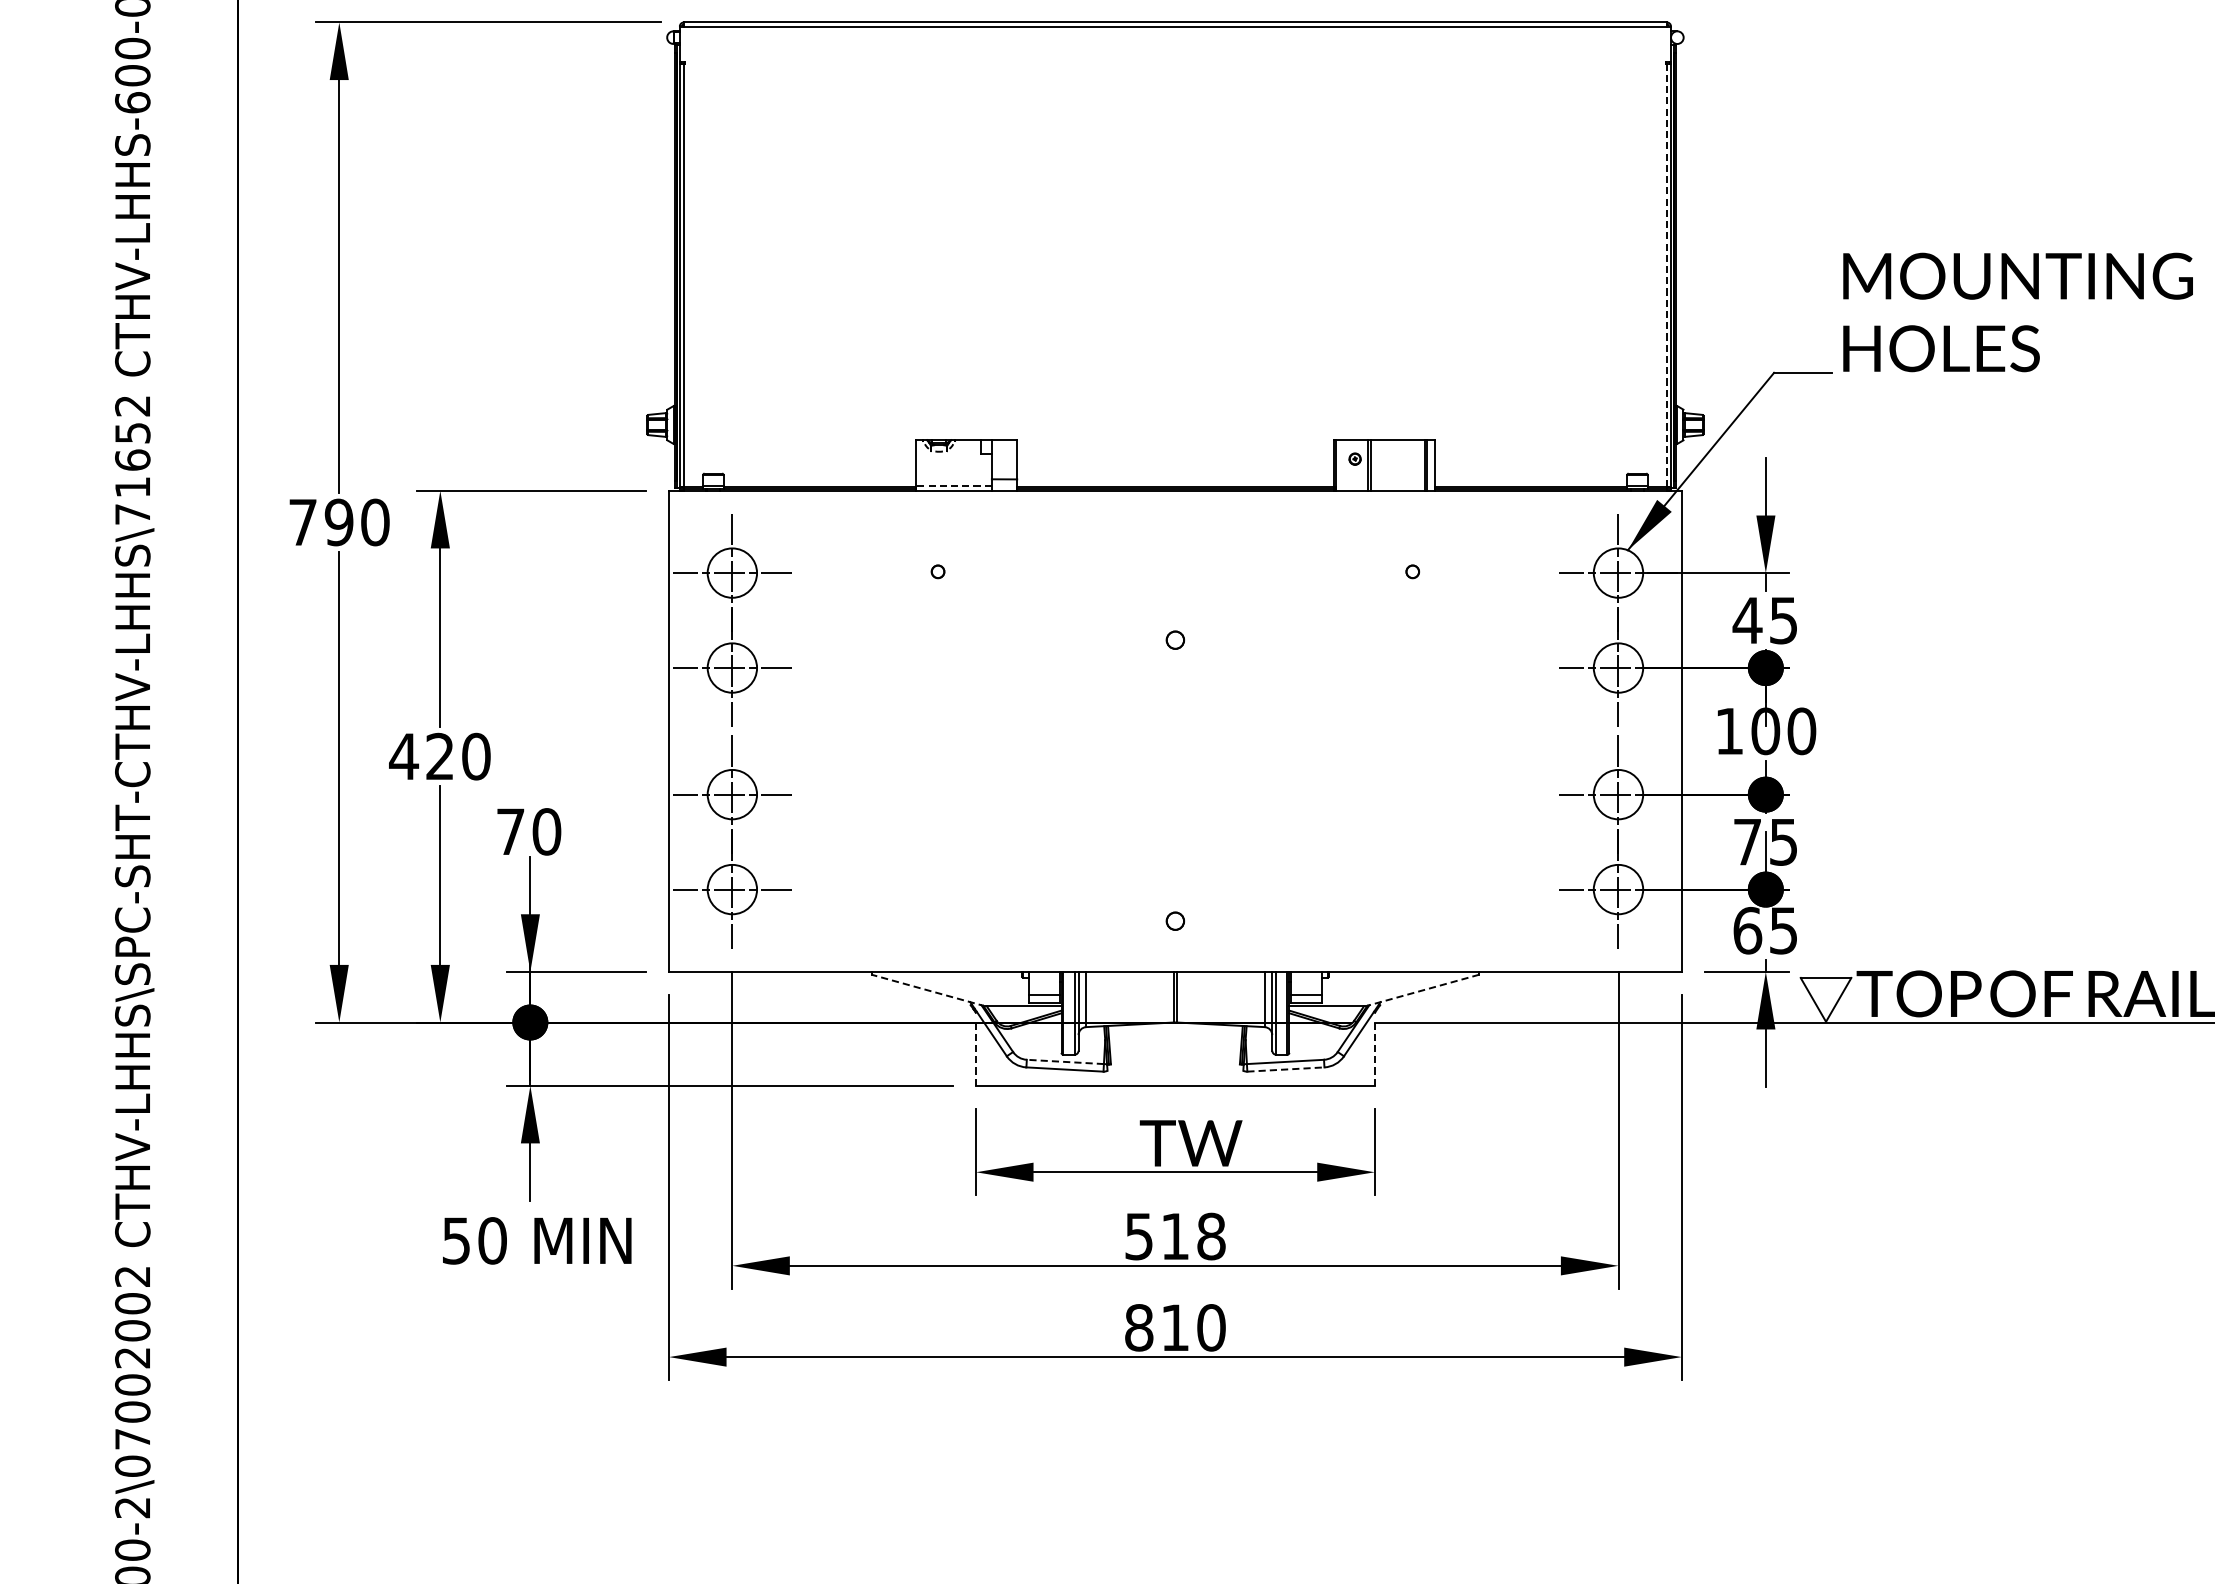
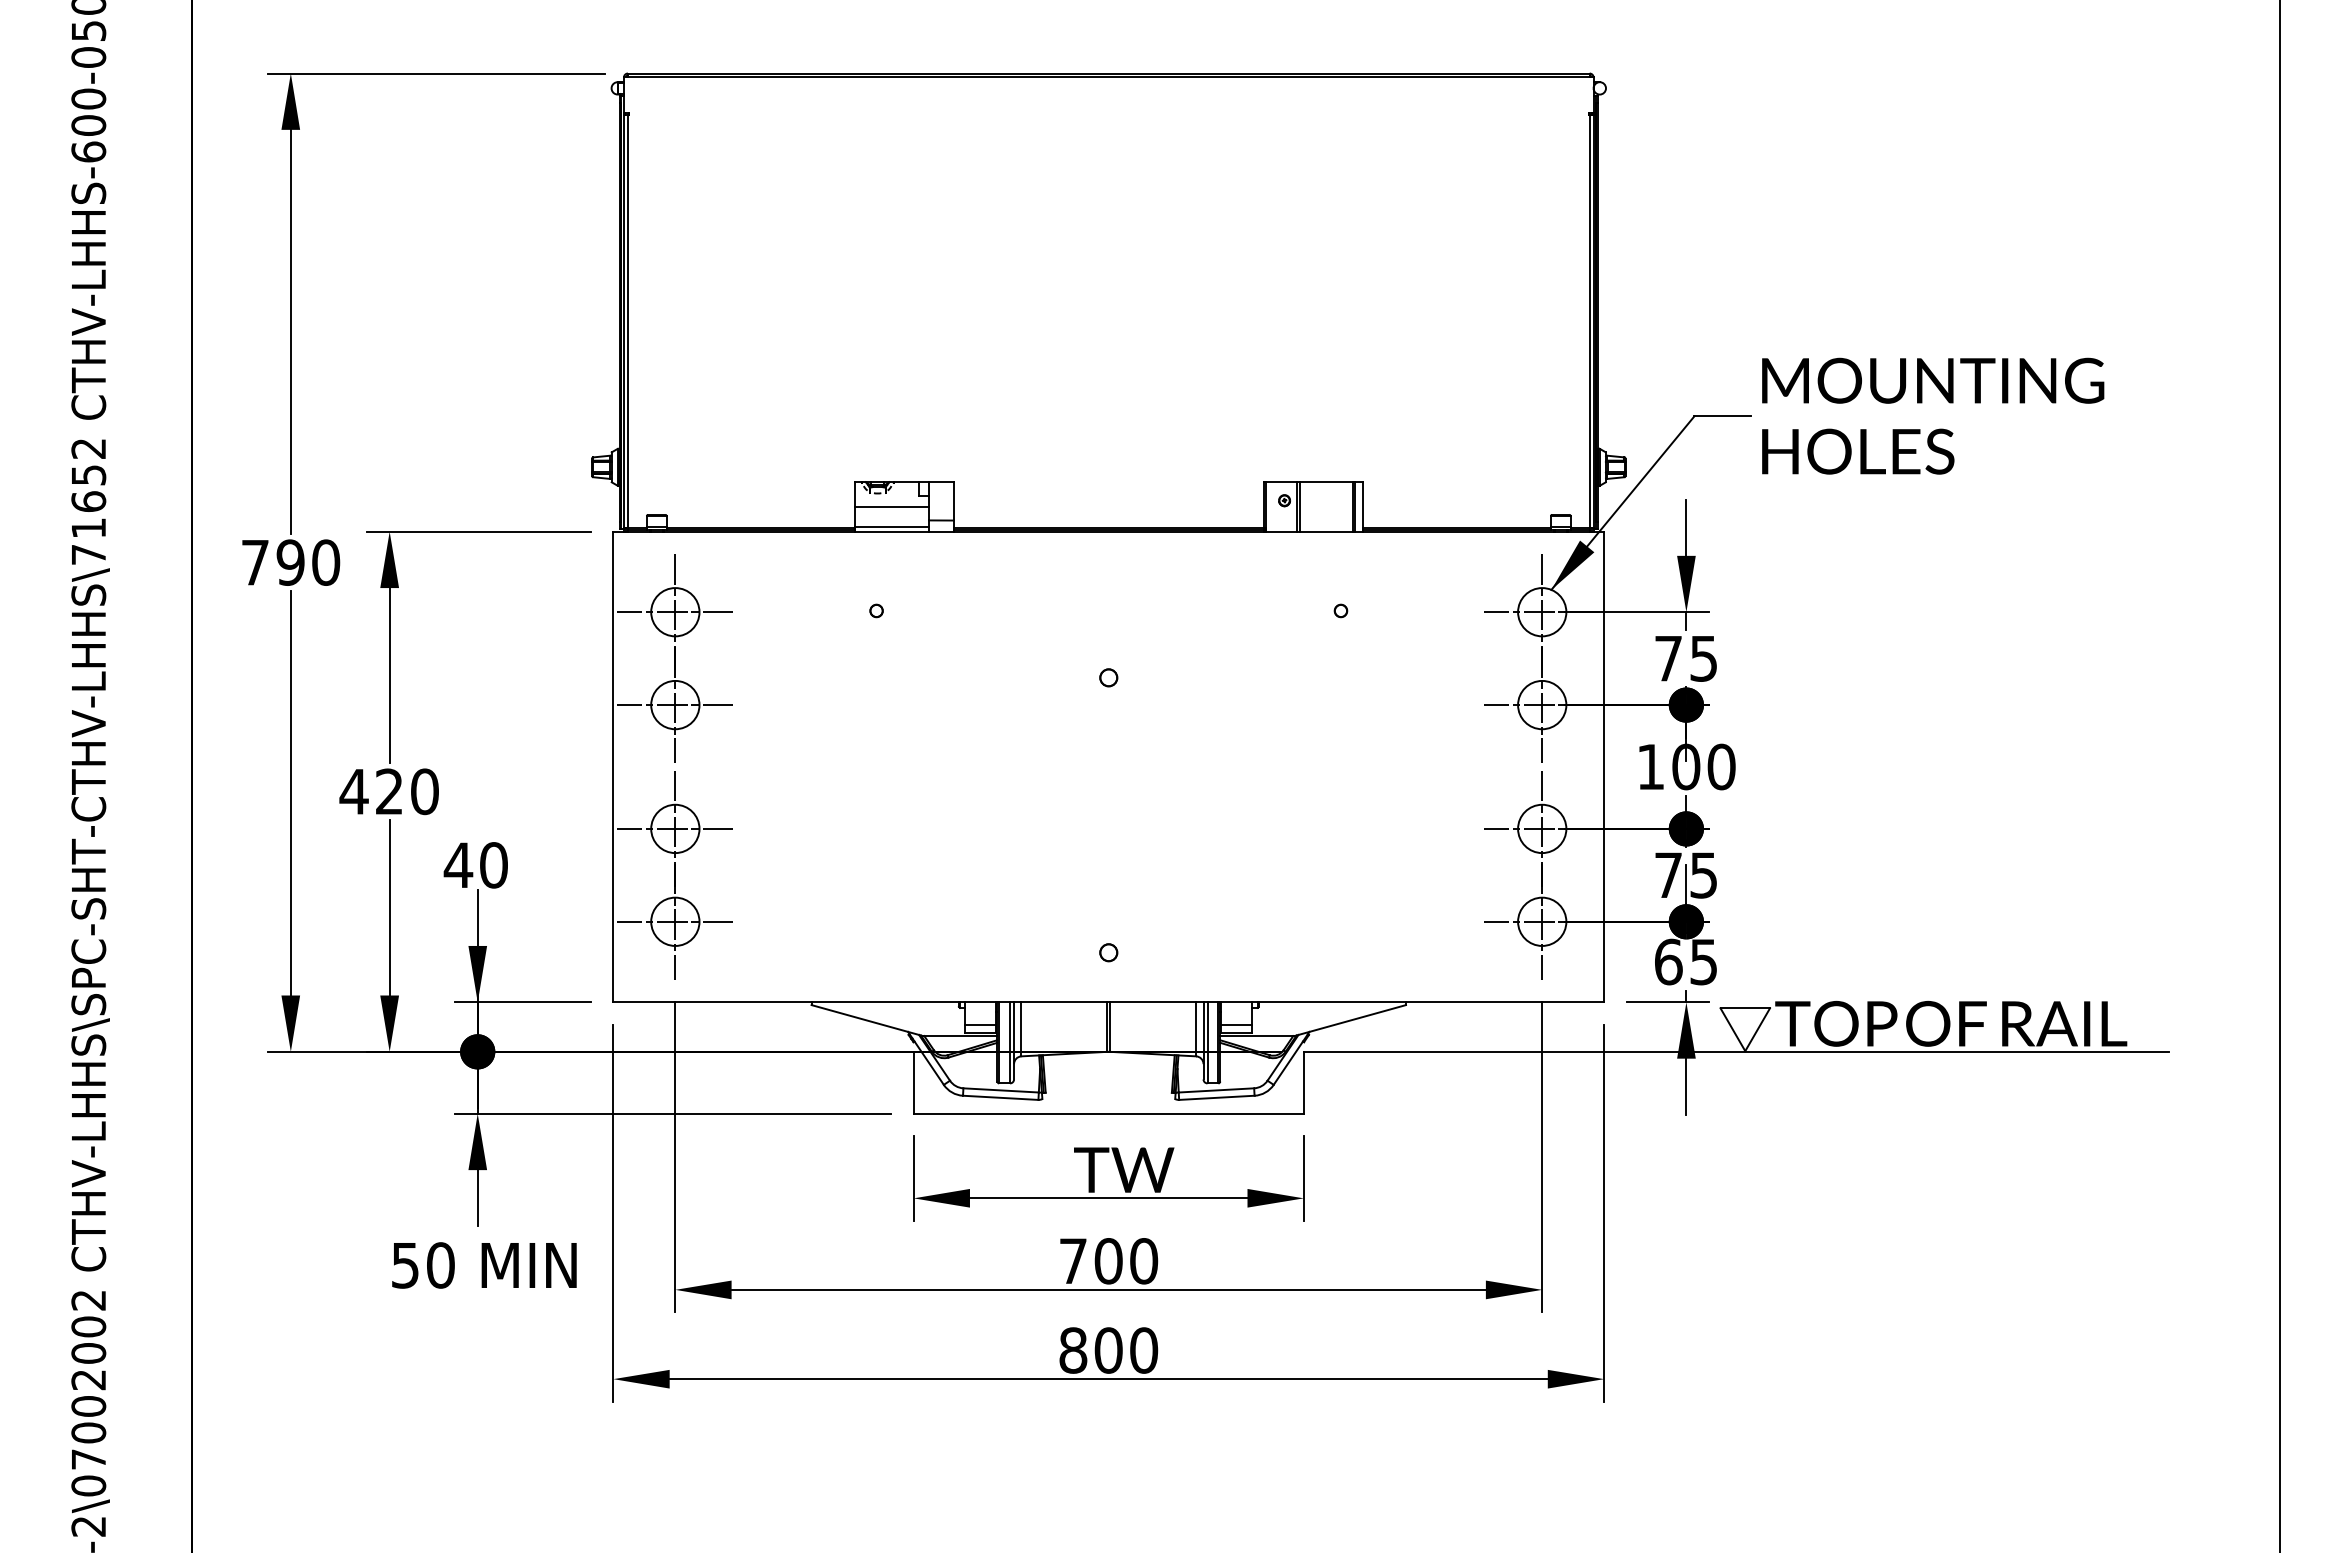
line: (1666, 275) -> (1589, 321), dashed -> solid
text: (2018, 311) -> (1933, 415), moved
line: (953, 466) -> (891, 507), added
line: (953, 485) -> (891, 526), dashed -> solid
text: (1747, 620) -> (1668, 658), 45 -> 75
text: (510, 831) -> (458, 864), 70 -> 40
line: (928, 990) -> (867, 1020), dashed -> solid
line: (1422, 990) -> (1350, 1020), dashed -> solid
line: (975, 1053) -> (913, 1082), dashed -> solid
line: (1374, 1053) -> (1303, 1082), dashed -> solid
line: (1065, 1062) -> (1001, 1090), dashed -> solid
line: (1285, 1069) -> (1216, 1097), dashed -> solid
text: (1176, 1236) -> (1109, 1261), 518 -> 700
text: (1175, 1327) -> (1108, 1350), 810 -> 800

